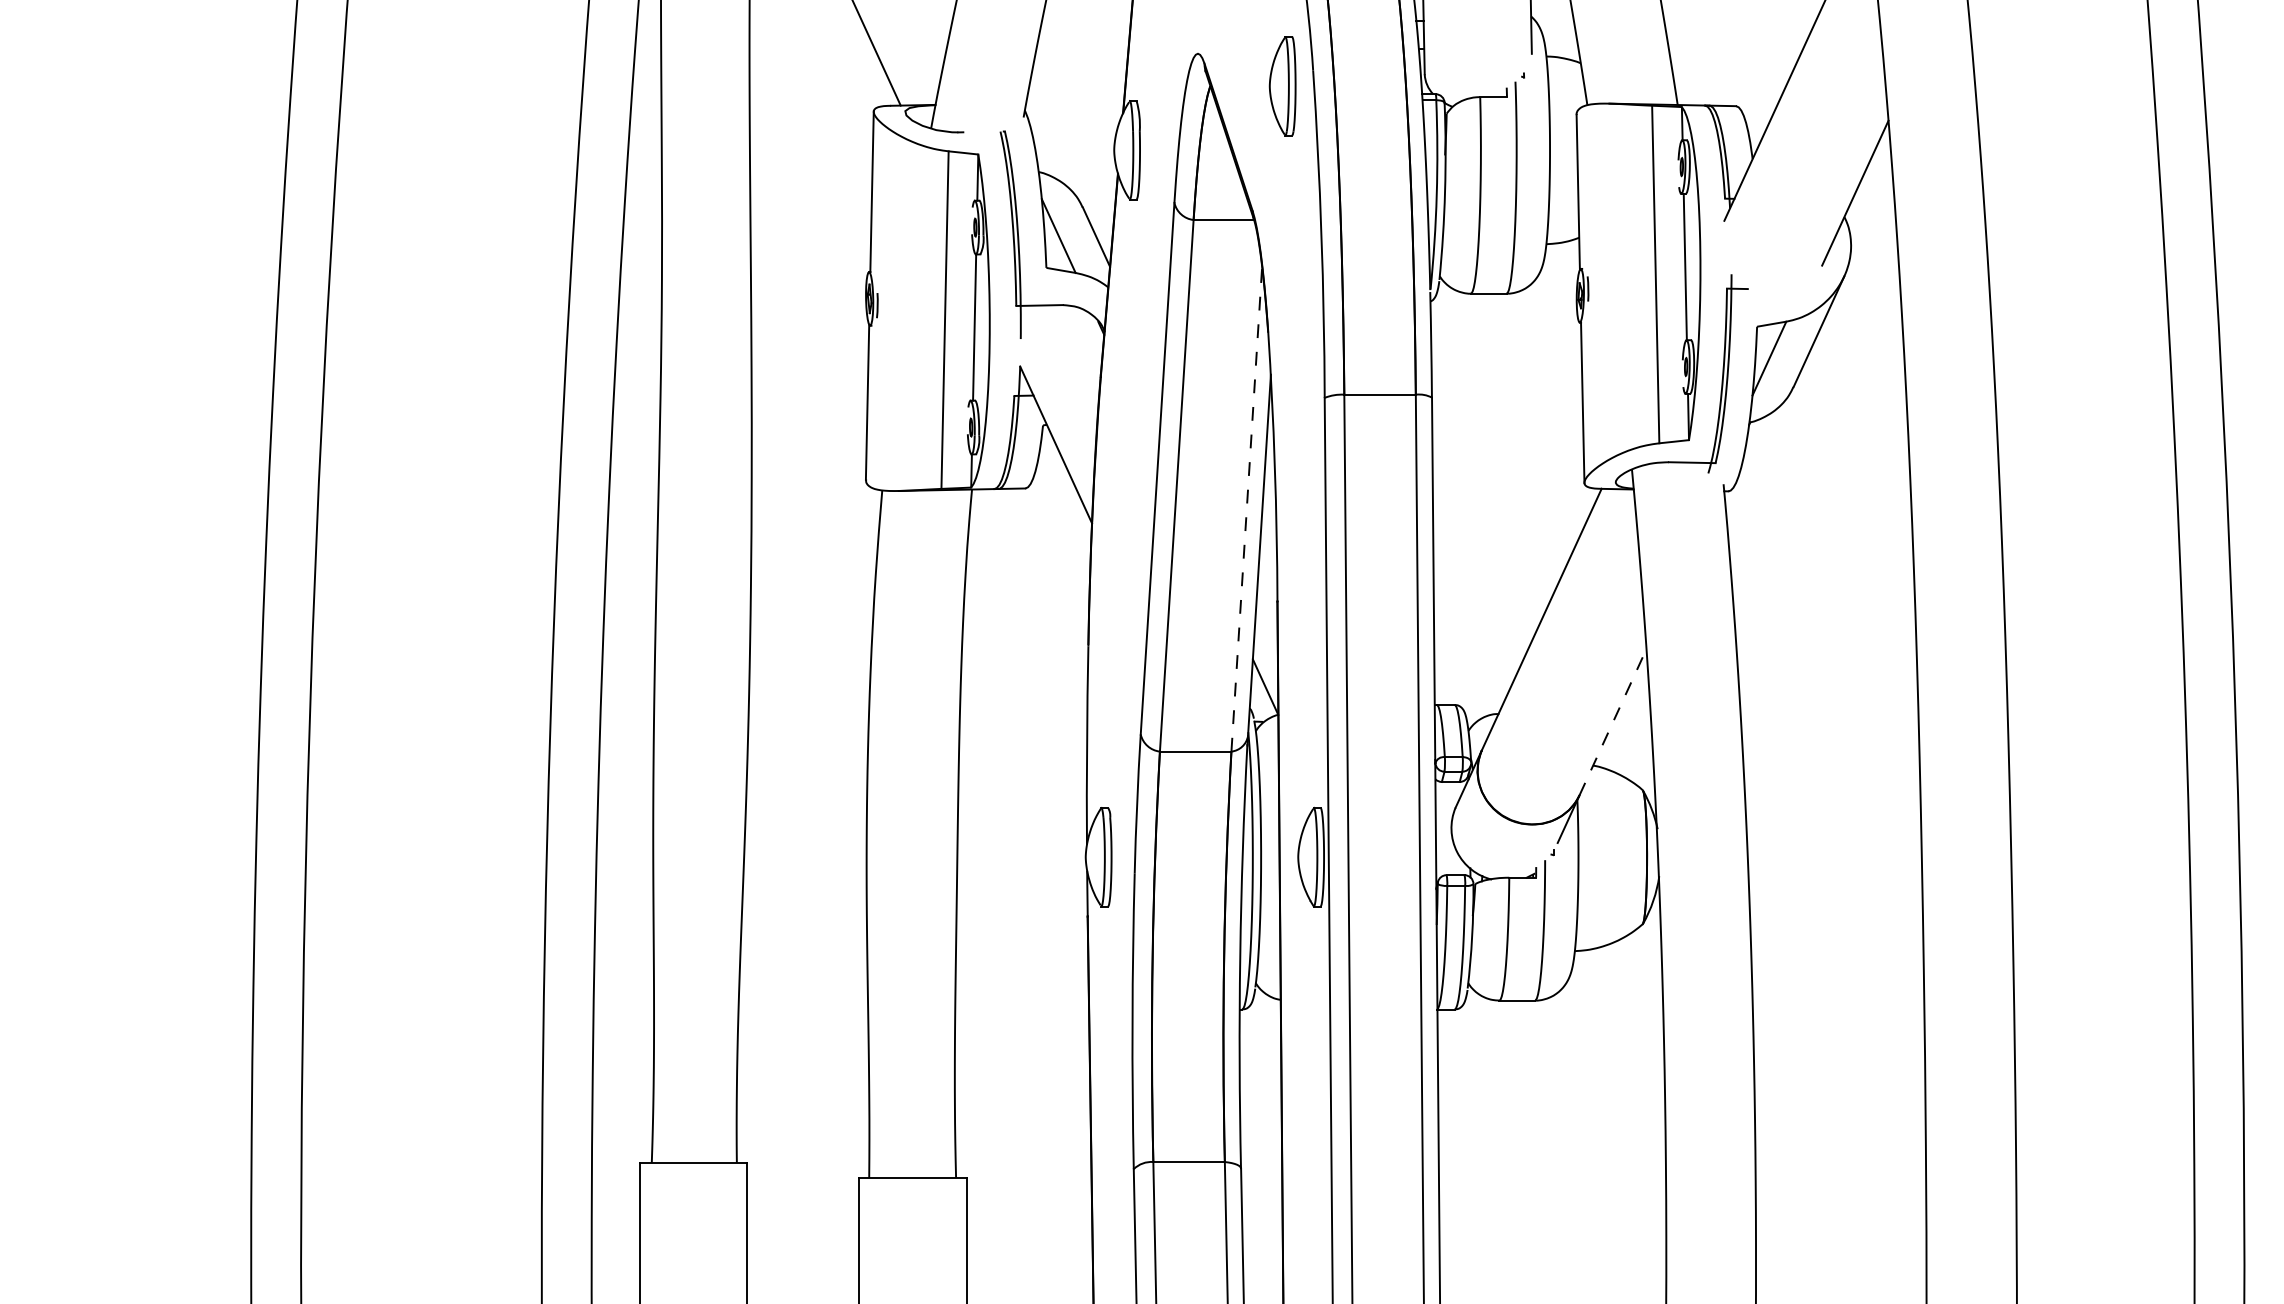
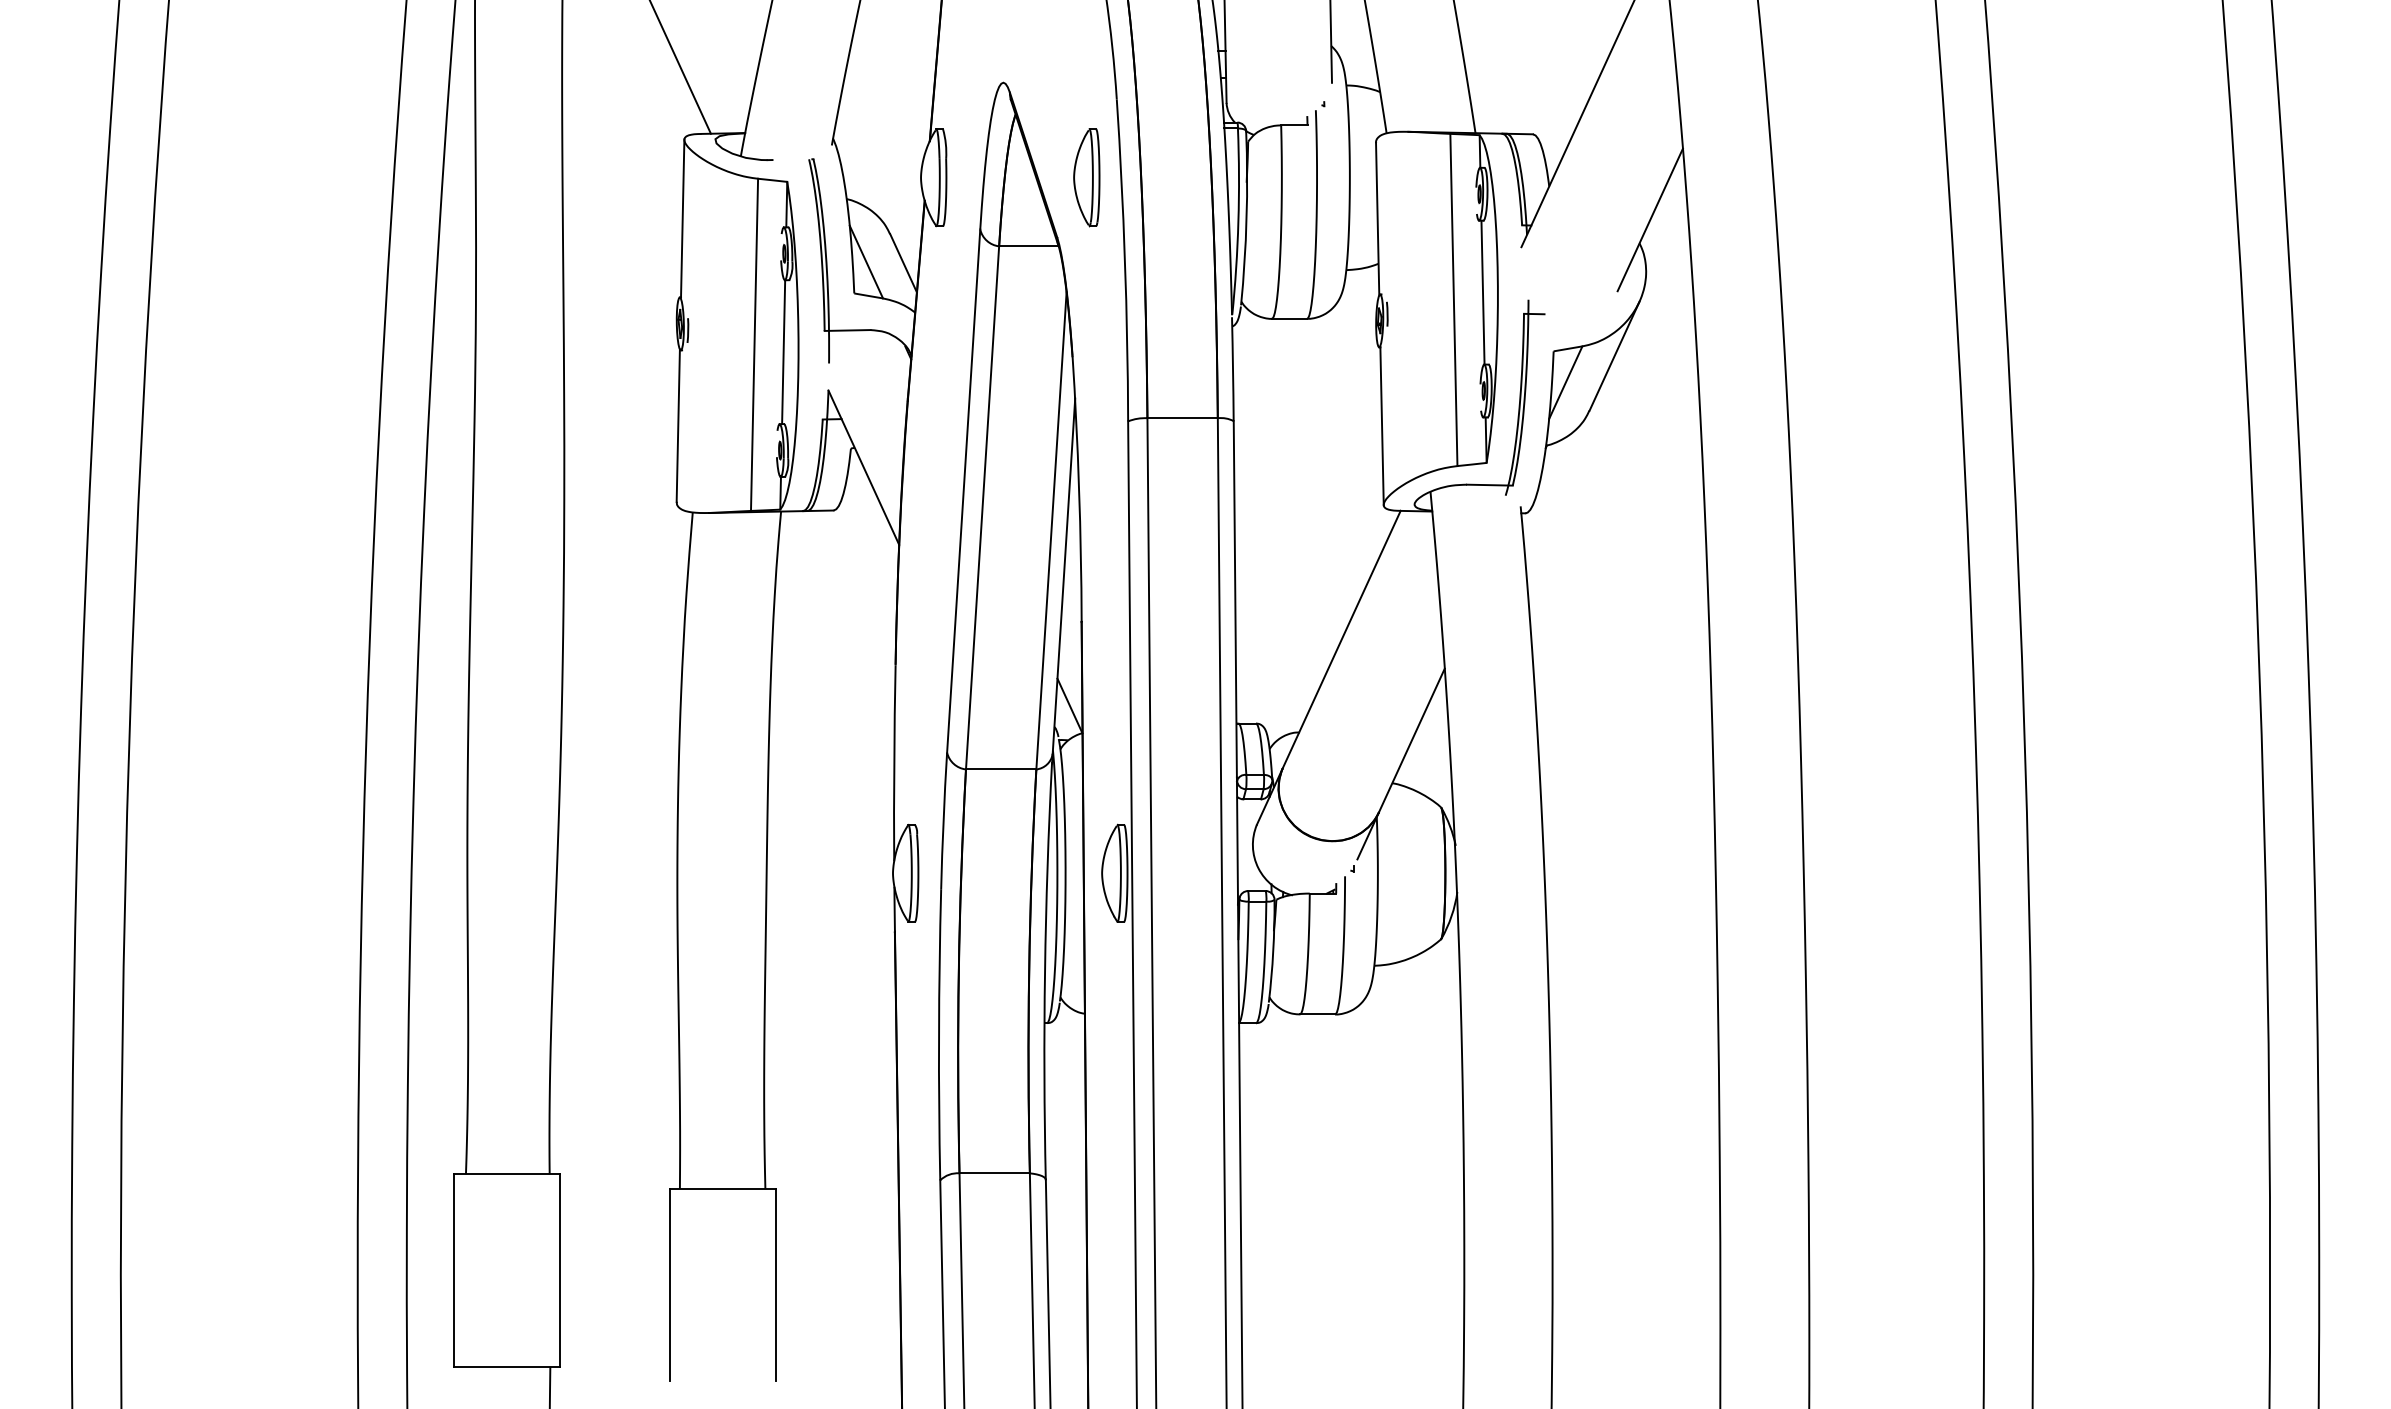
part: (1282, 86) -> (1086, 177), moved
line: (1246, 508) -> (1051, 530), dashed -> solid
line: (1613, 722) -> (1412, 740), dashed -> solid

